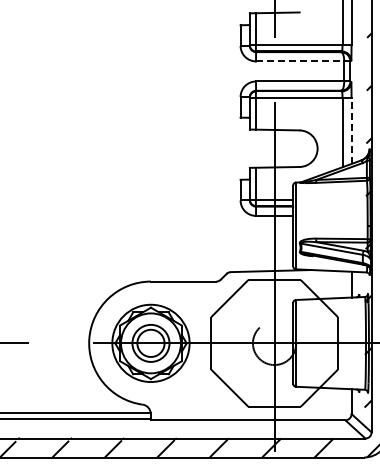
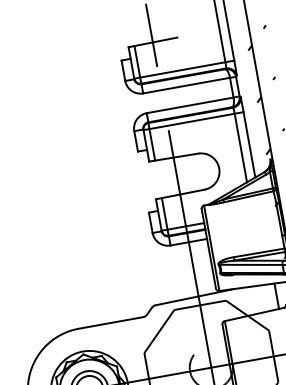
line: (300, 61) -> (186, 85), dashed -> solid
line: (351, 130) -> (249, 144), dashed -> solid

